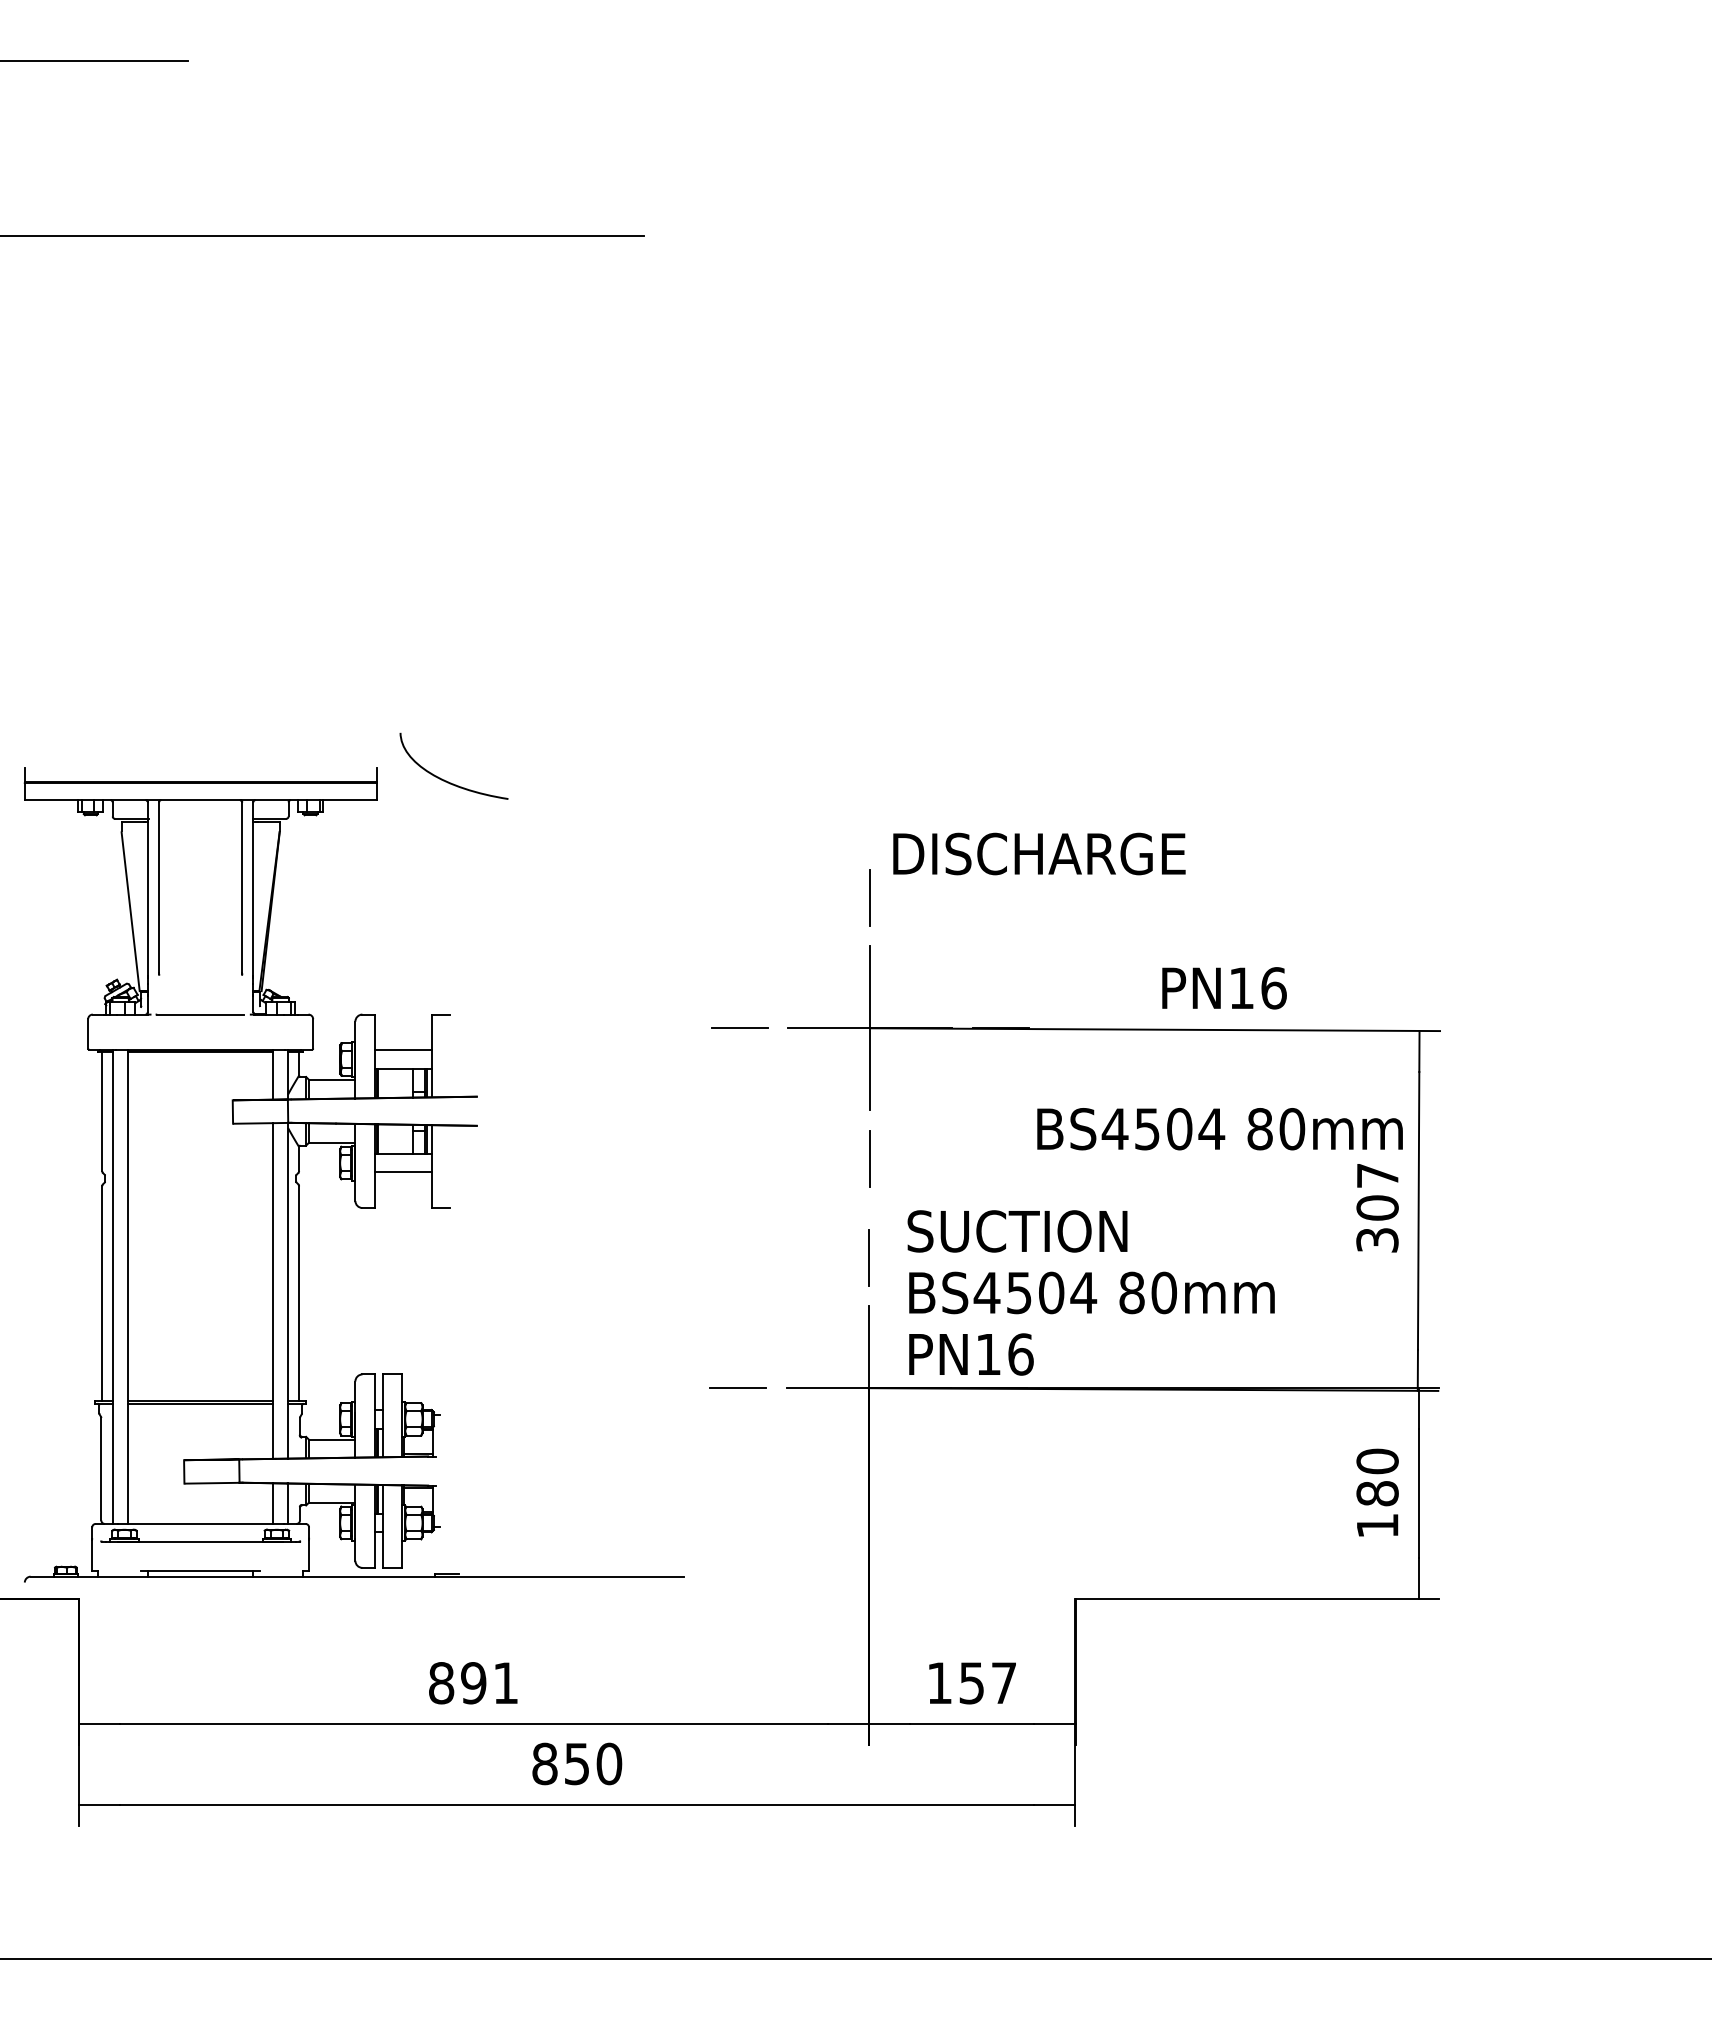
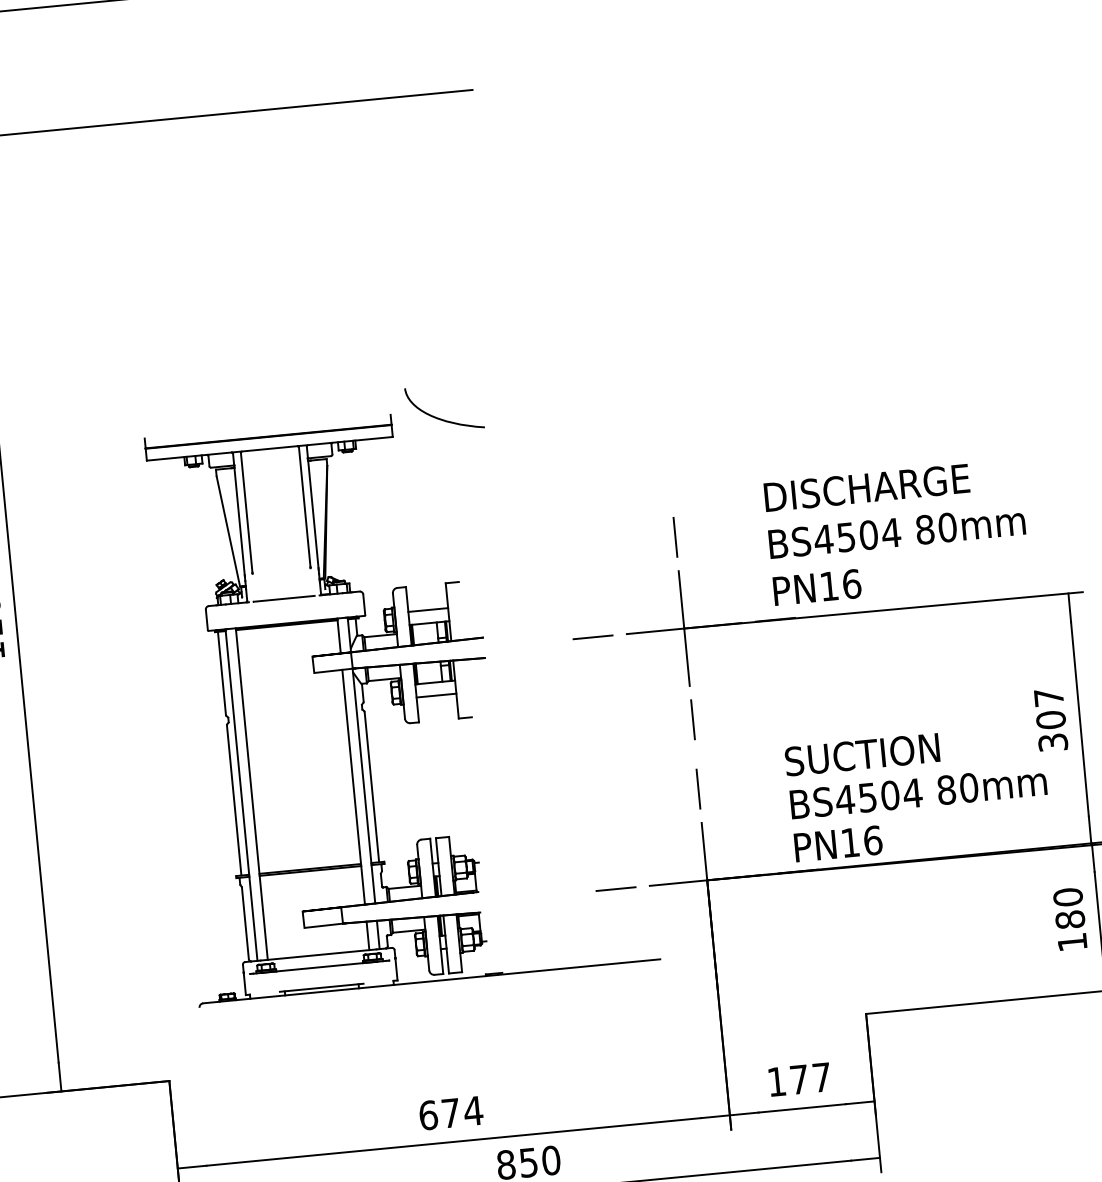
text: (1039, 853) -> (866, 487), moved
text: (1224, 988) -> (817, 587), moved
text: (1219, 1129) -> (896, 532), moved
part: (353, 1157) -> (400, 688), moved
text: (1090, 1292) -> (917, 792), moved
text: (474, 1683) -> (451, 1113), 891 -> 674
text: (971, 1683) -> (799, 1079), 157 -> 177

